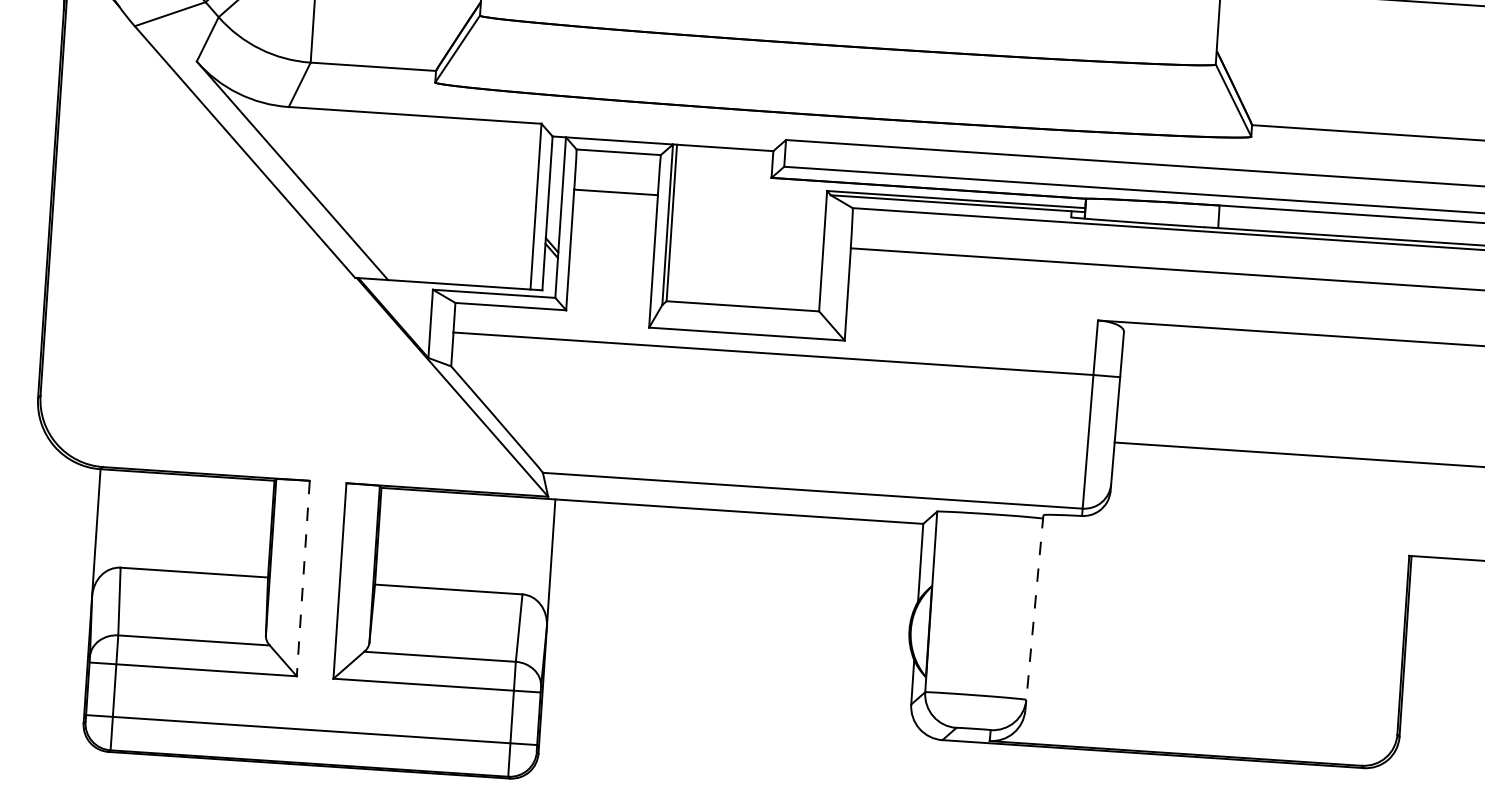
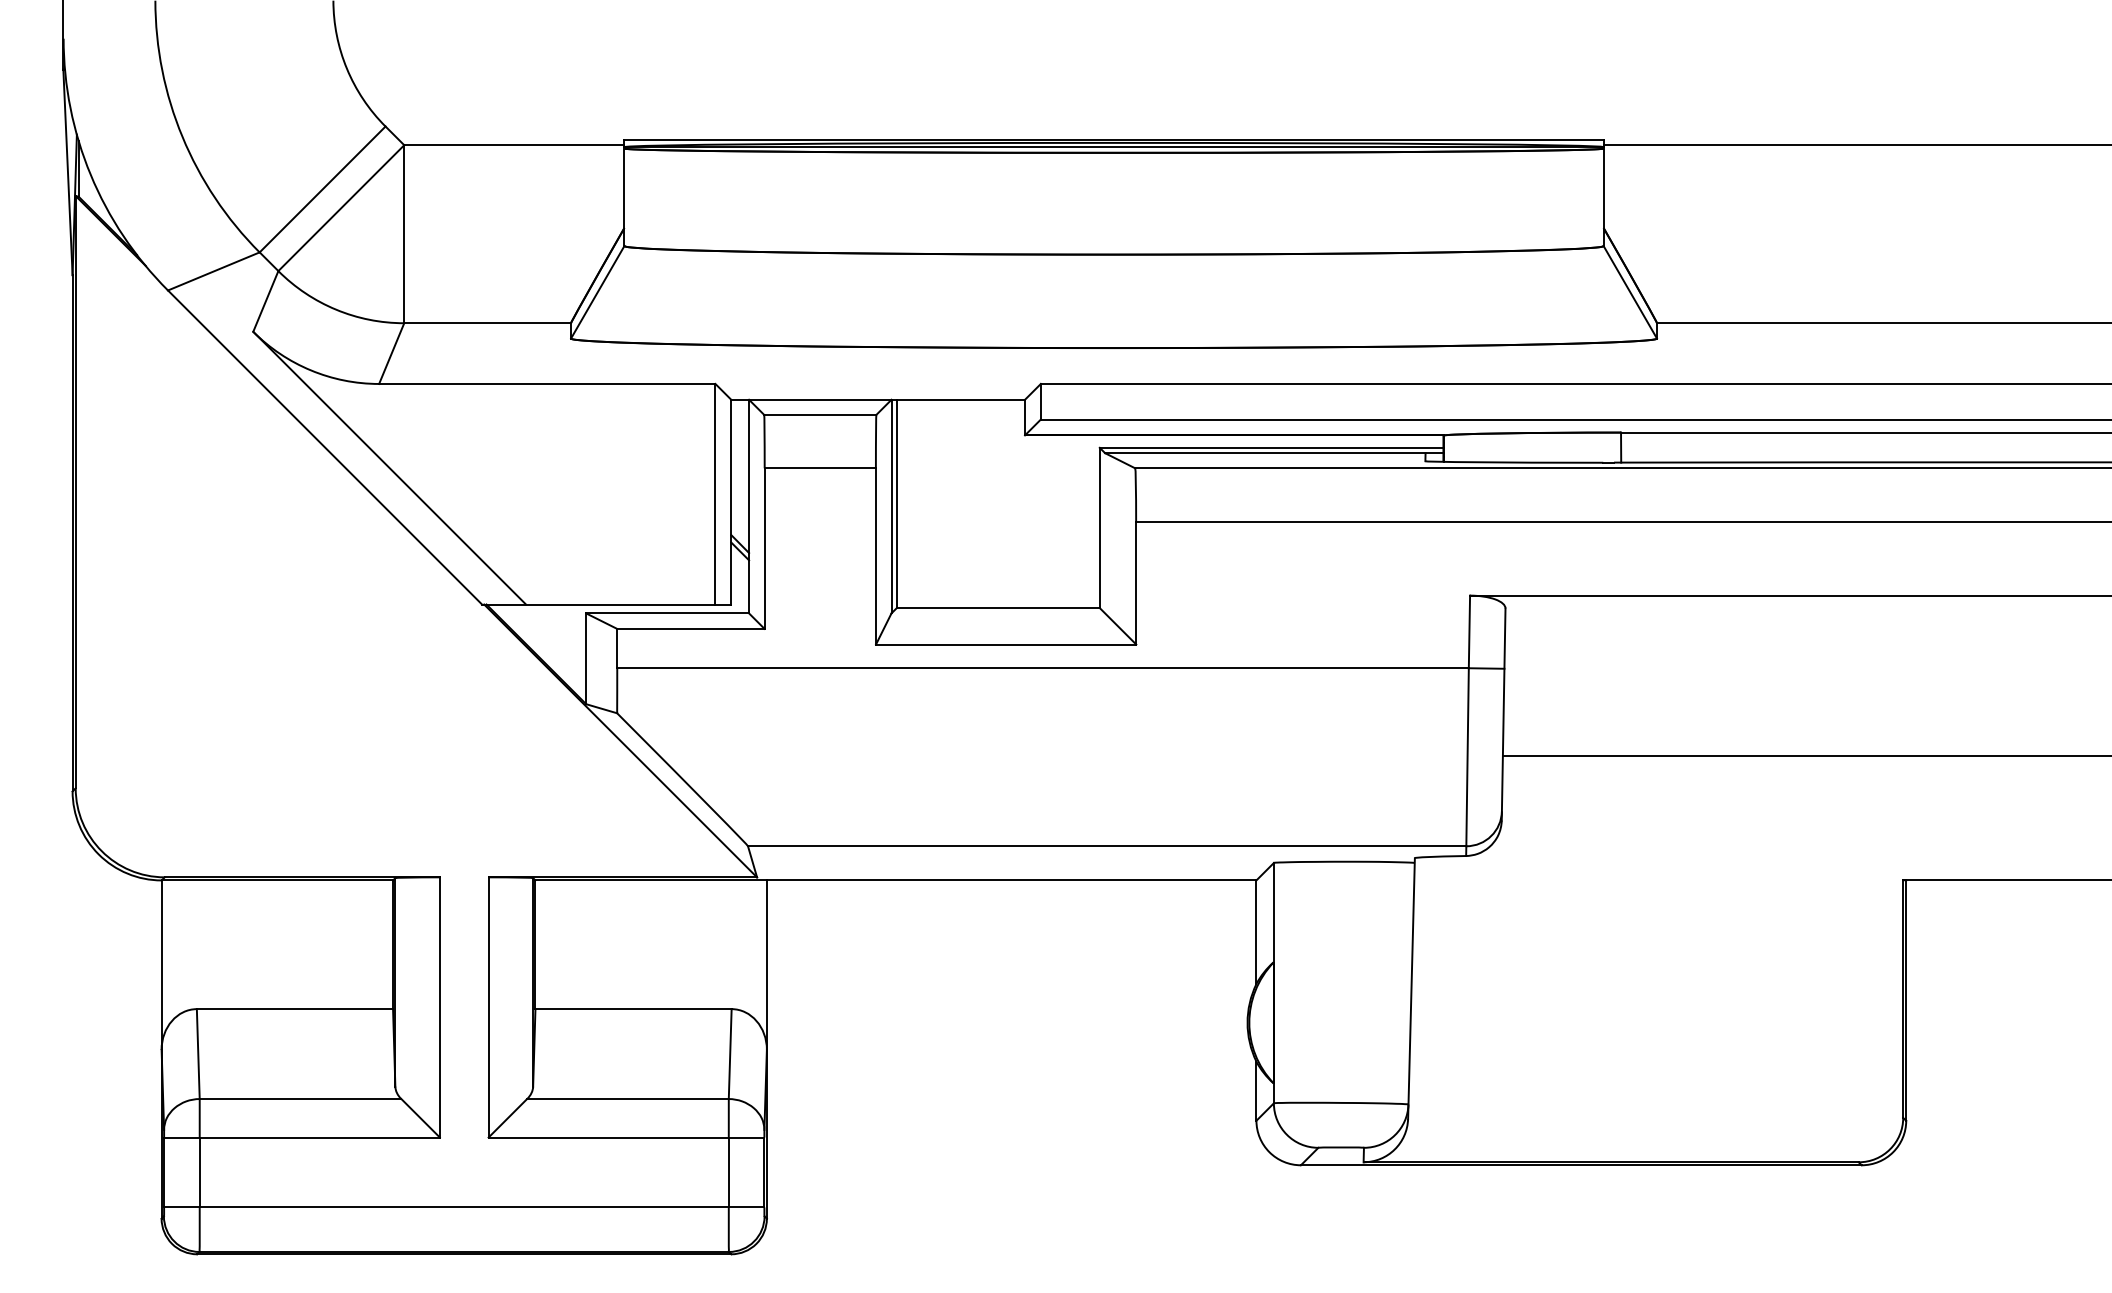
line: (303, 578) -> (439, 1007), dashed -> solid
line: (1034, 613) -> (1411, 989), dashed -> solid

